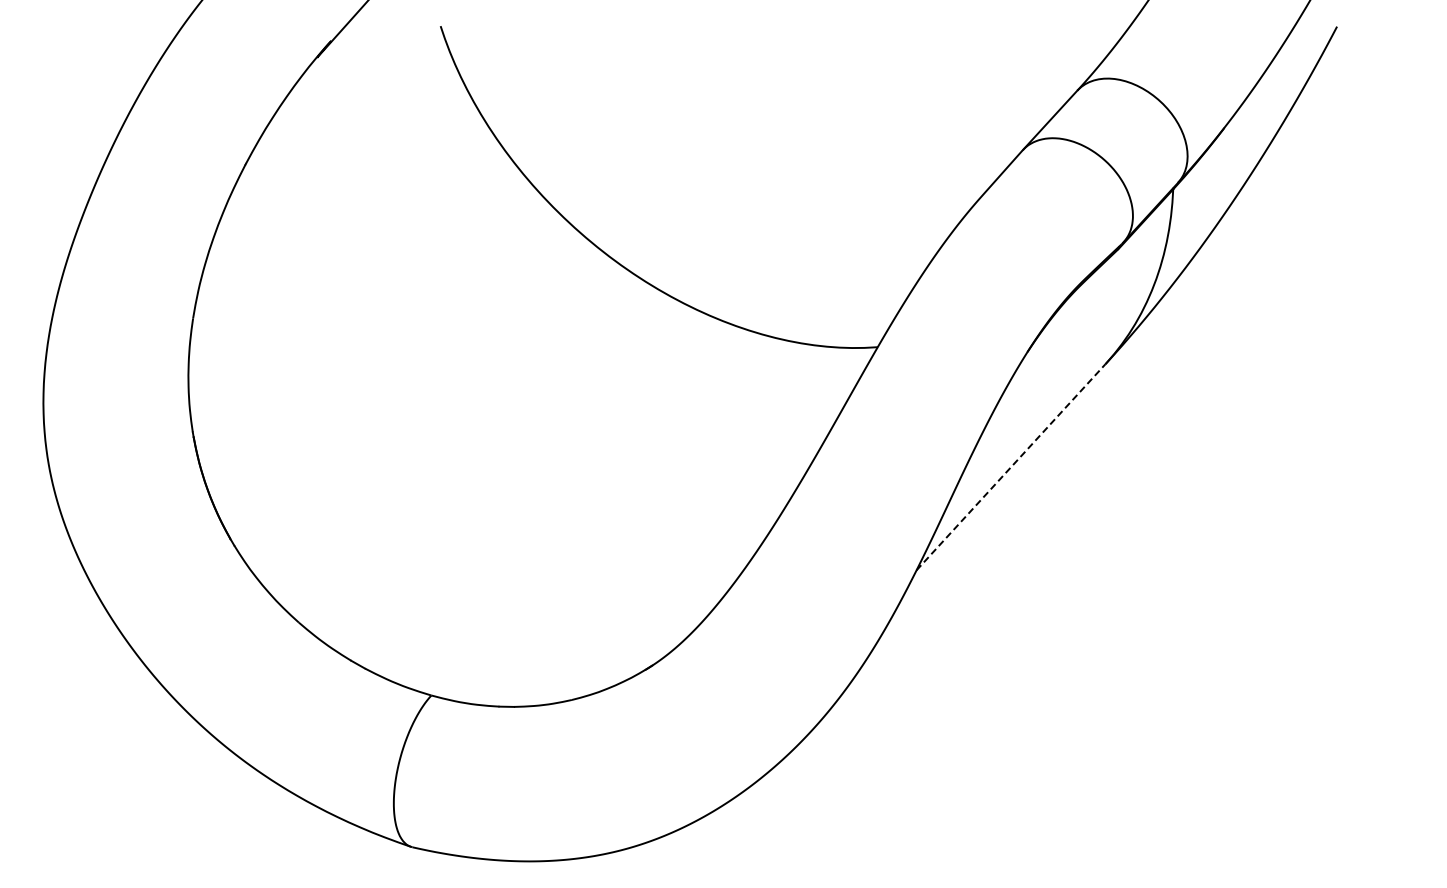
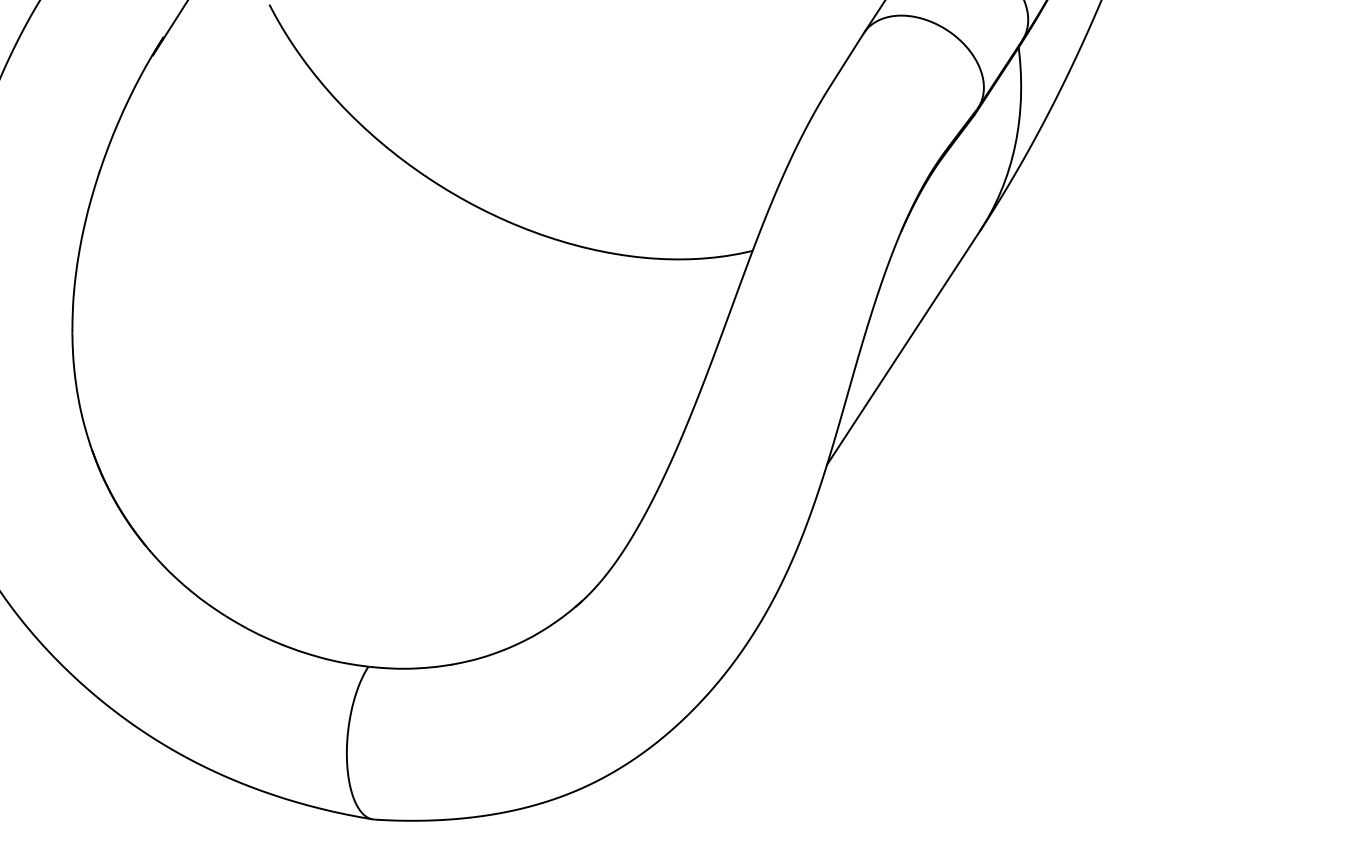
line: (1011, 467) -> (904, 348), dashed -> solid

